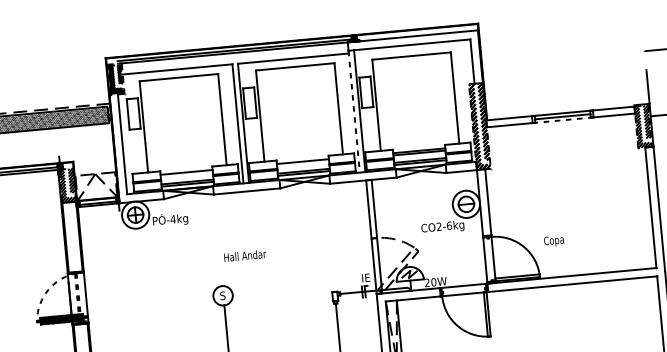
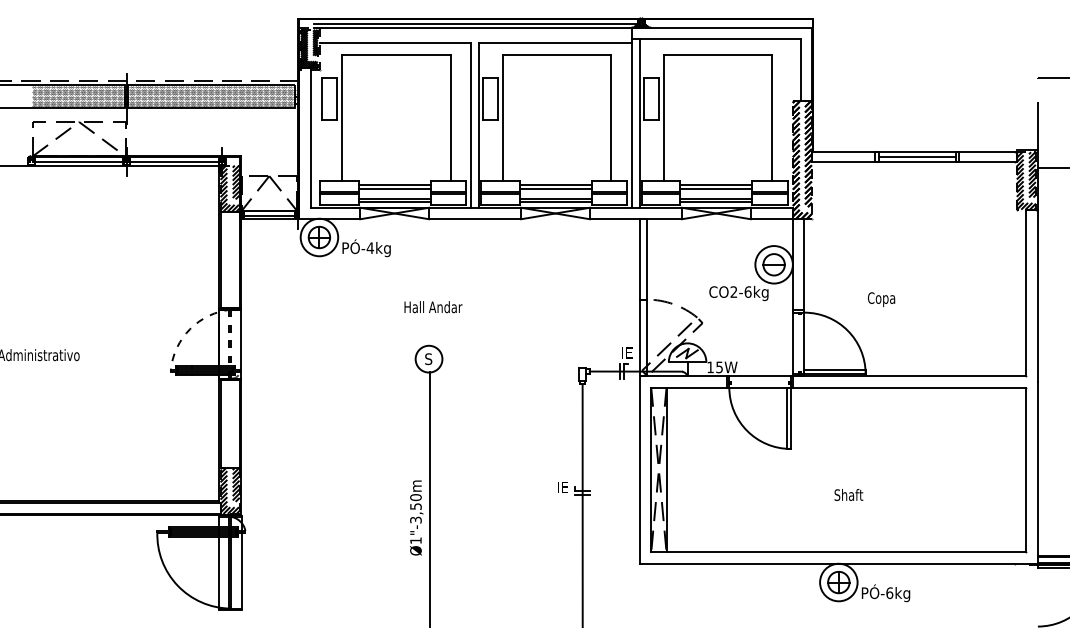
line: (354, 112) -> (632, 124), dashed -> solid
line: (563, 119) -> (917, 161), dashed -> solid
line: (303, 163) -> (555, 188), added
line: (186, 174) -> (394, 188), added
text: (554, 241) -> (881, 299), moved
text: (245, 256) -> (433, 307), moved
text: (430, 282) -> (715, 367), 20W -> 15W

